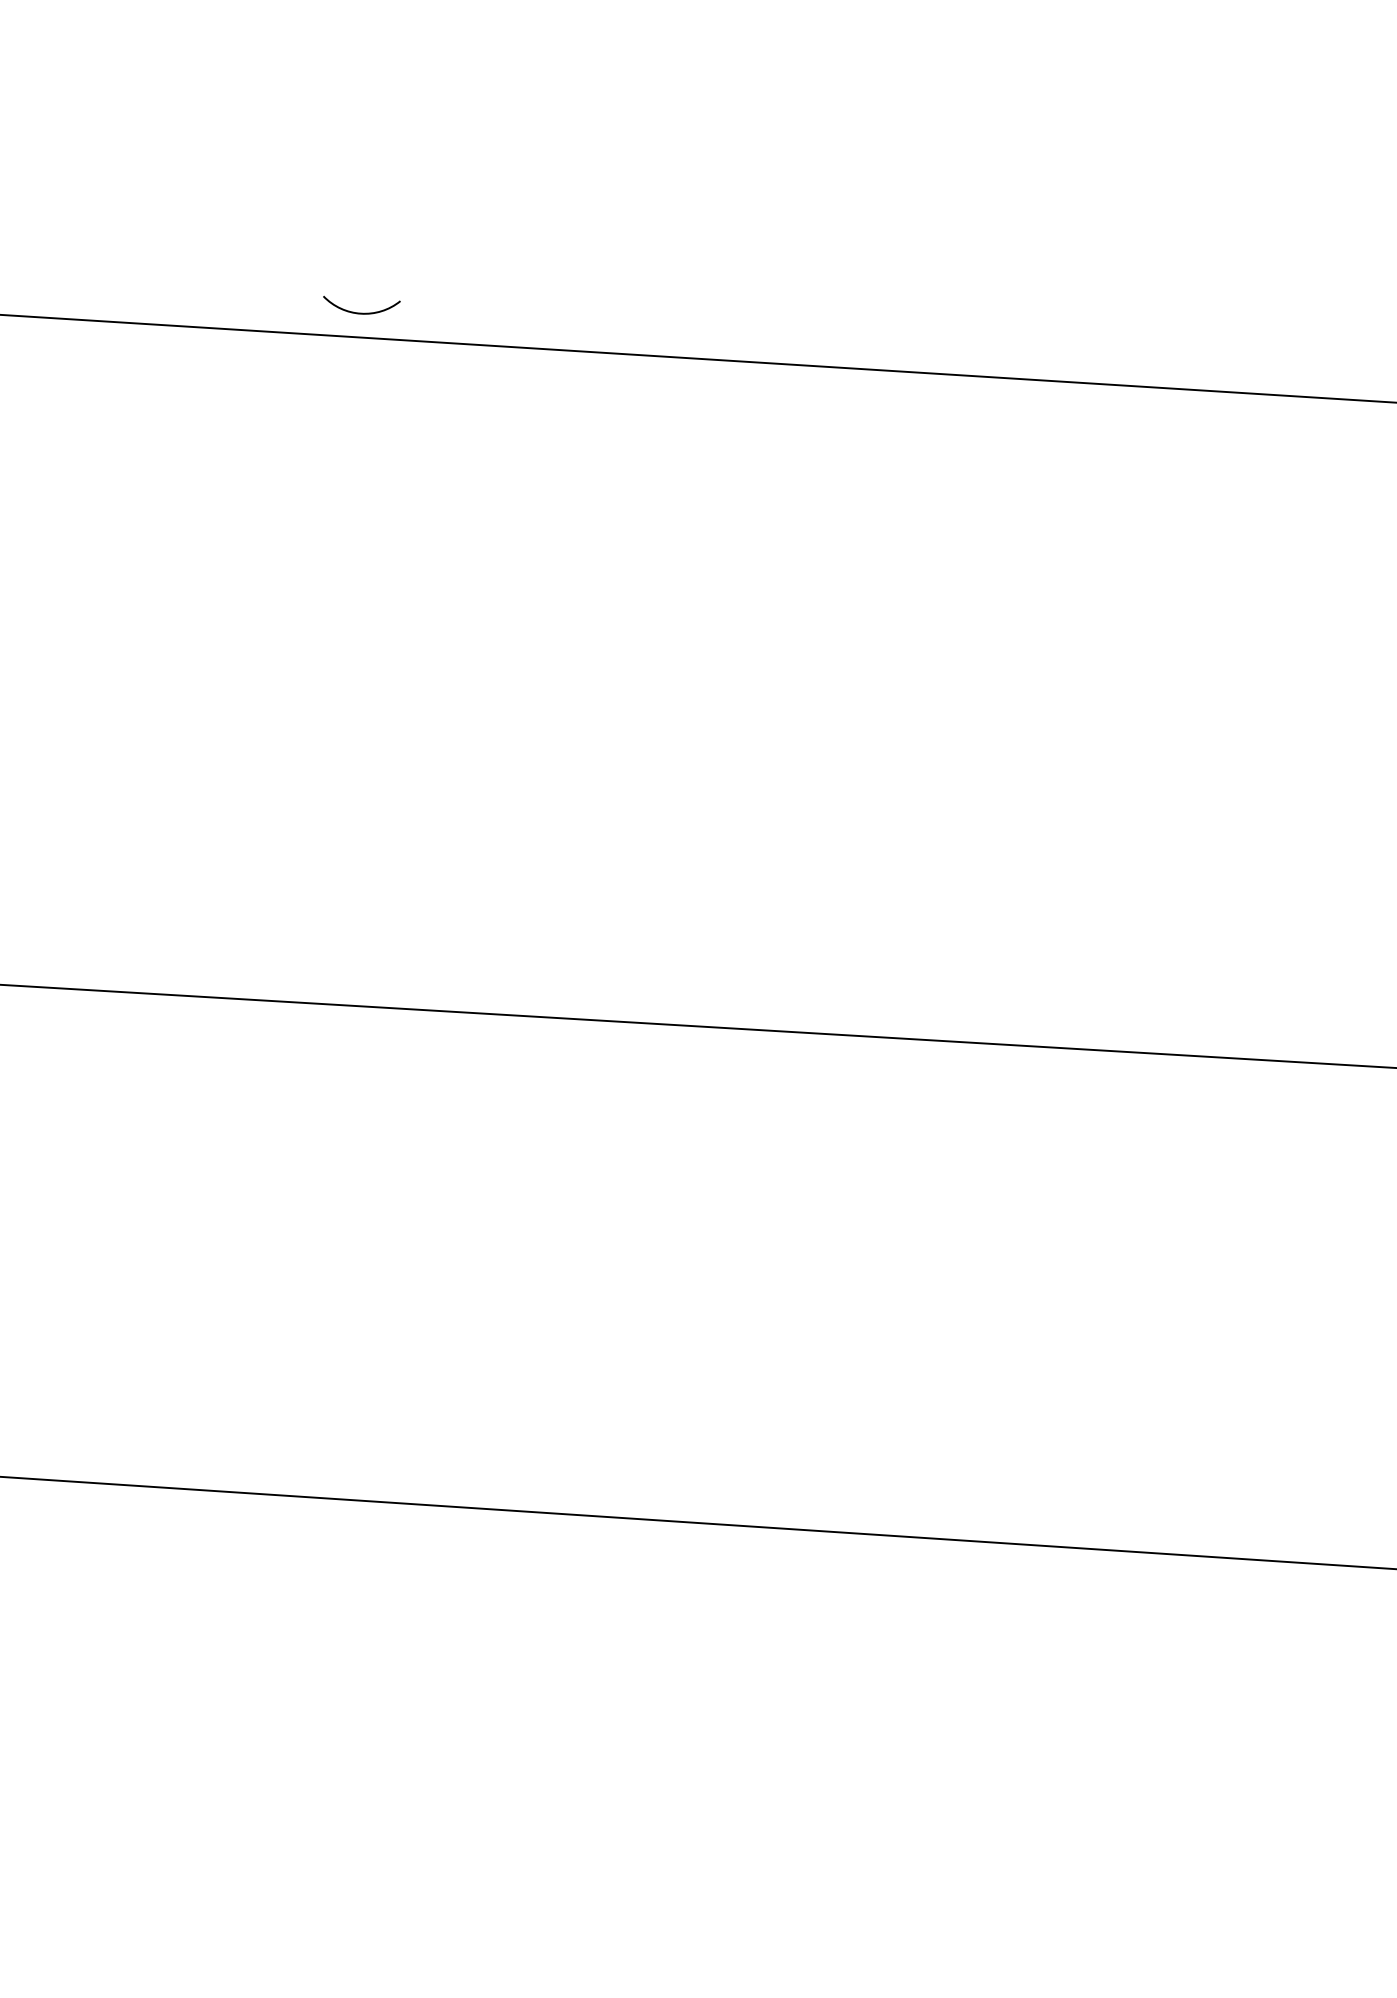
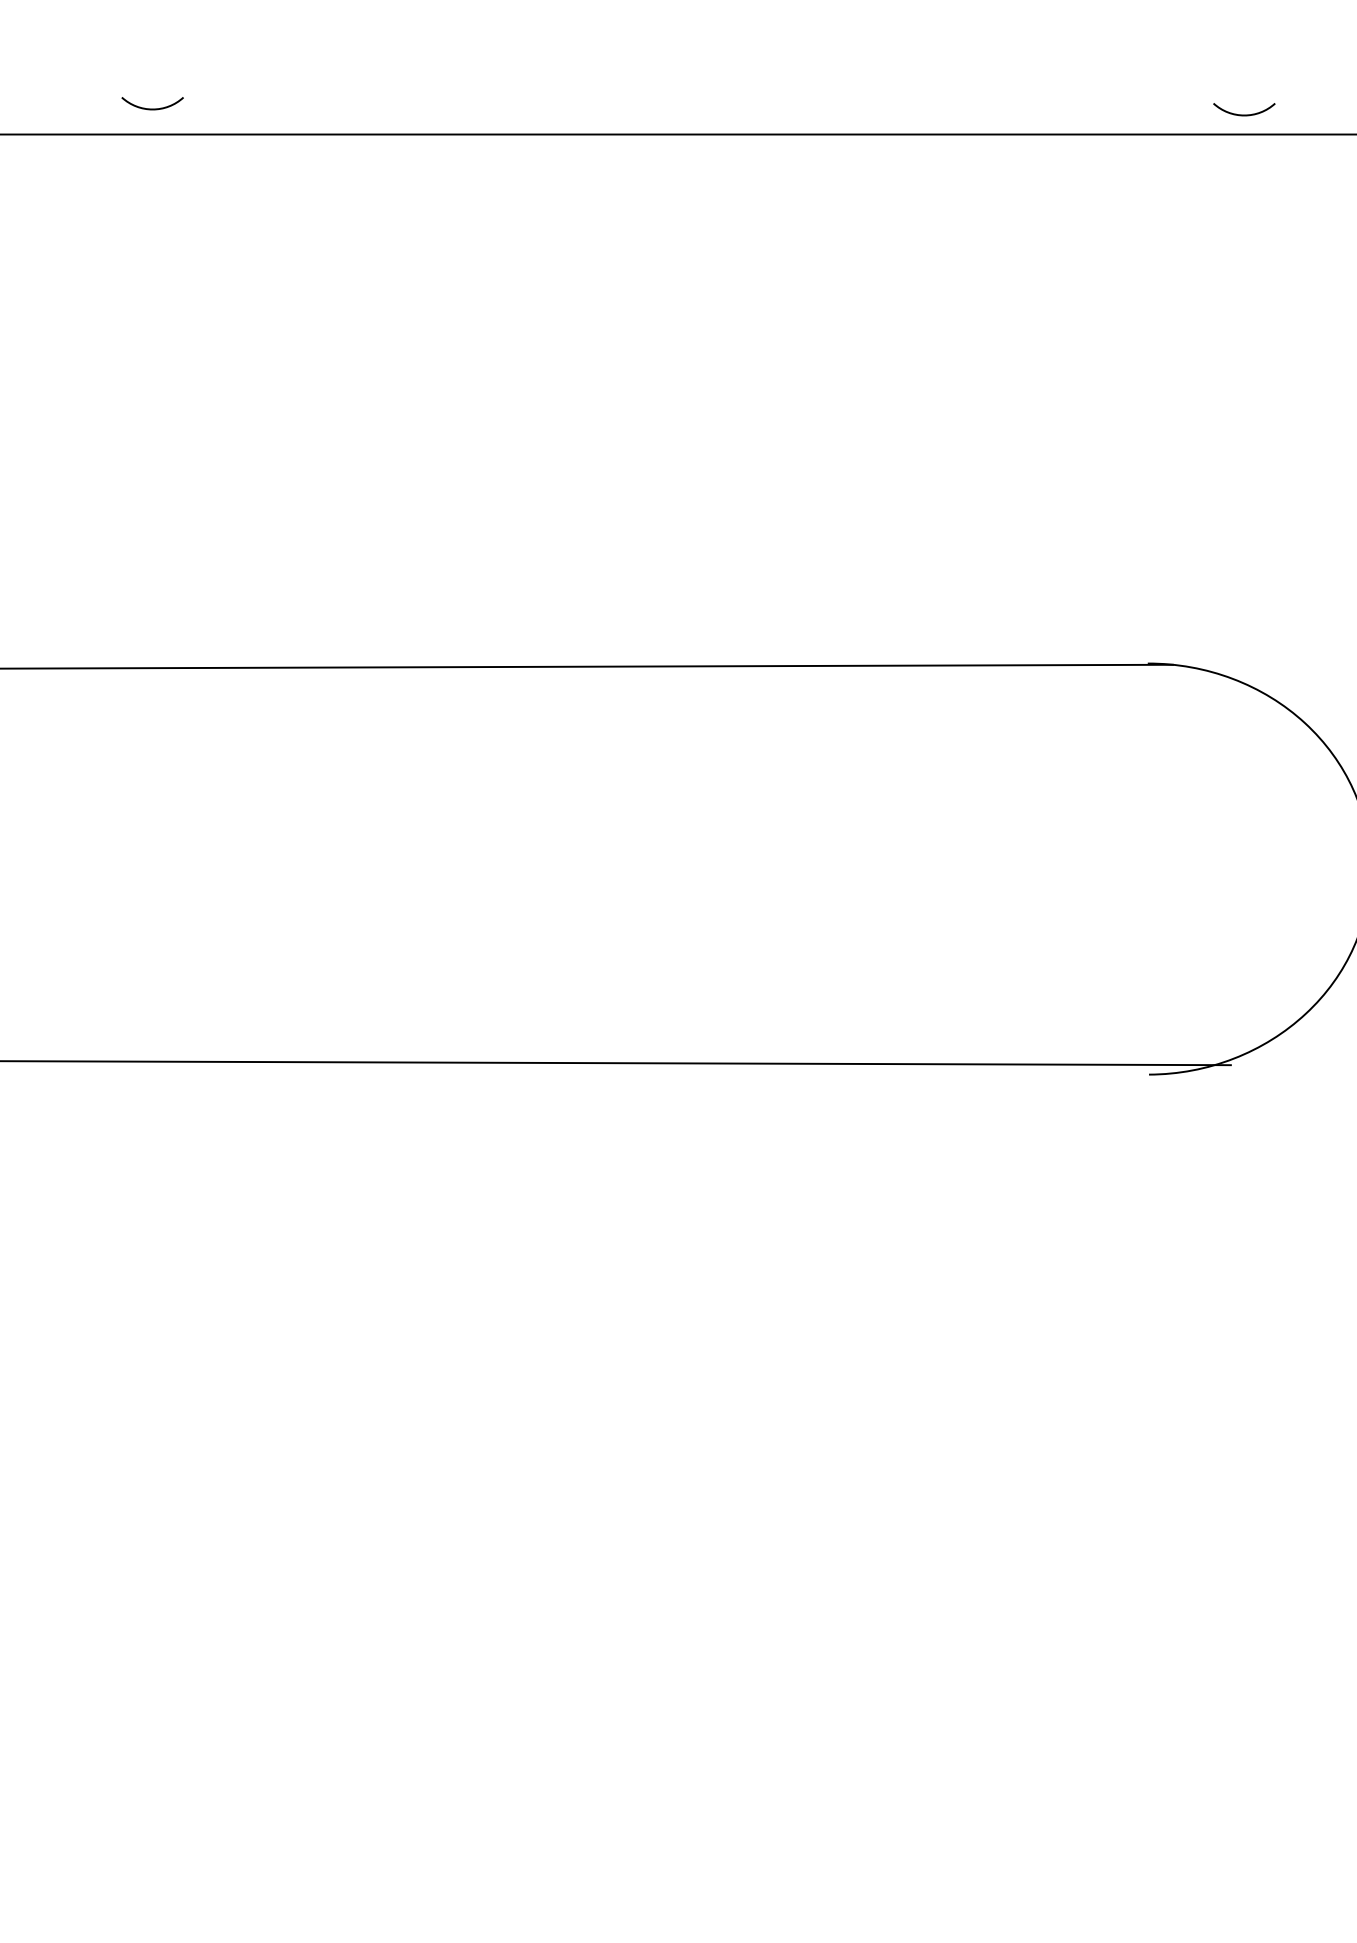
curve: (360, 312) -> (152, 108), moved

